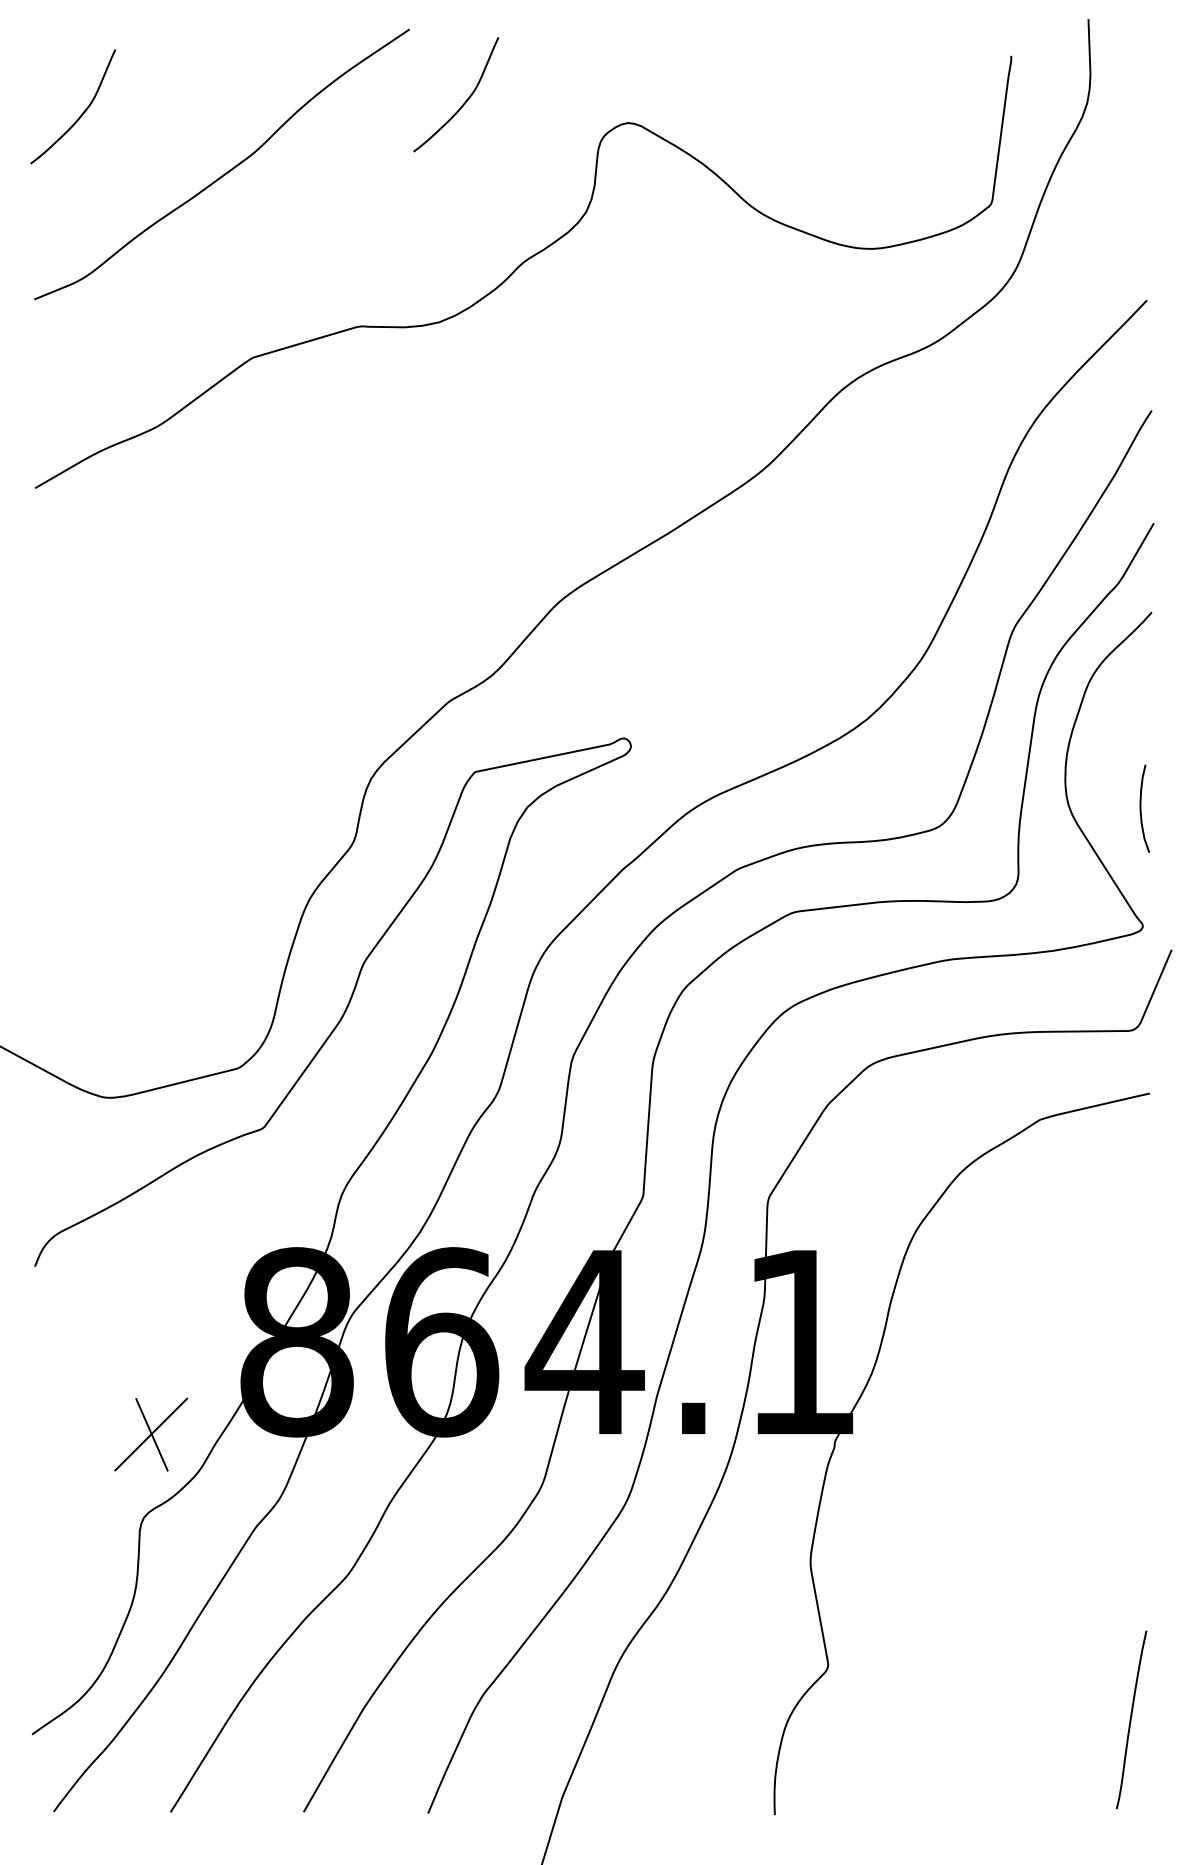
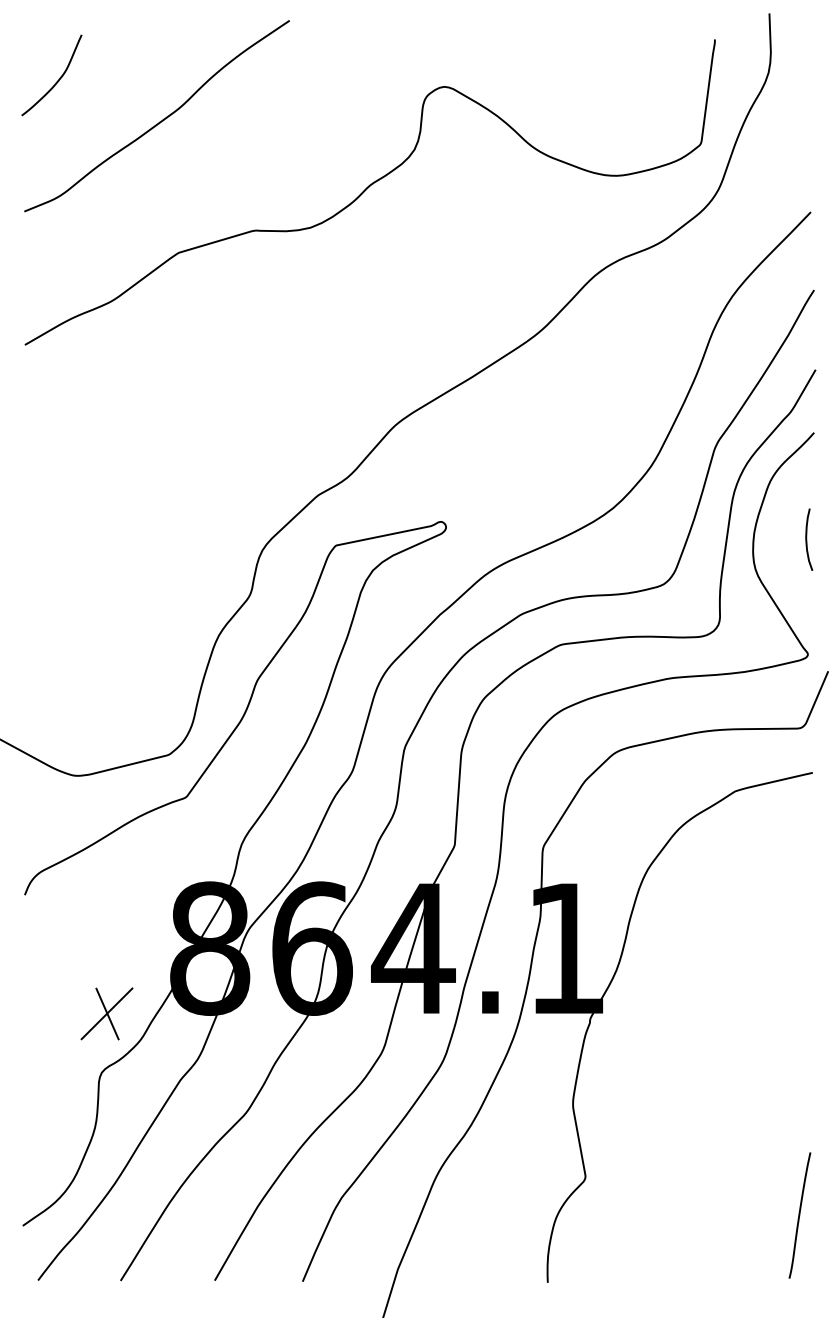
curve: (465, 100) -> (329, 70), removed
curve: (1141, 808) -> (806, 539), moved

